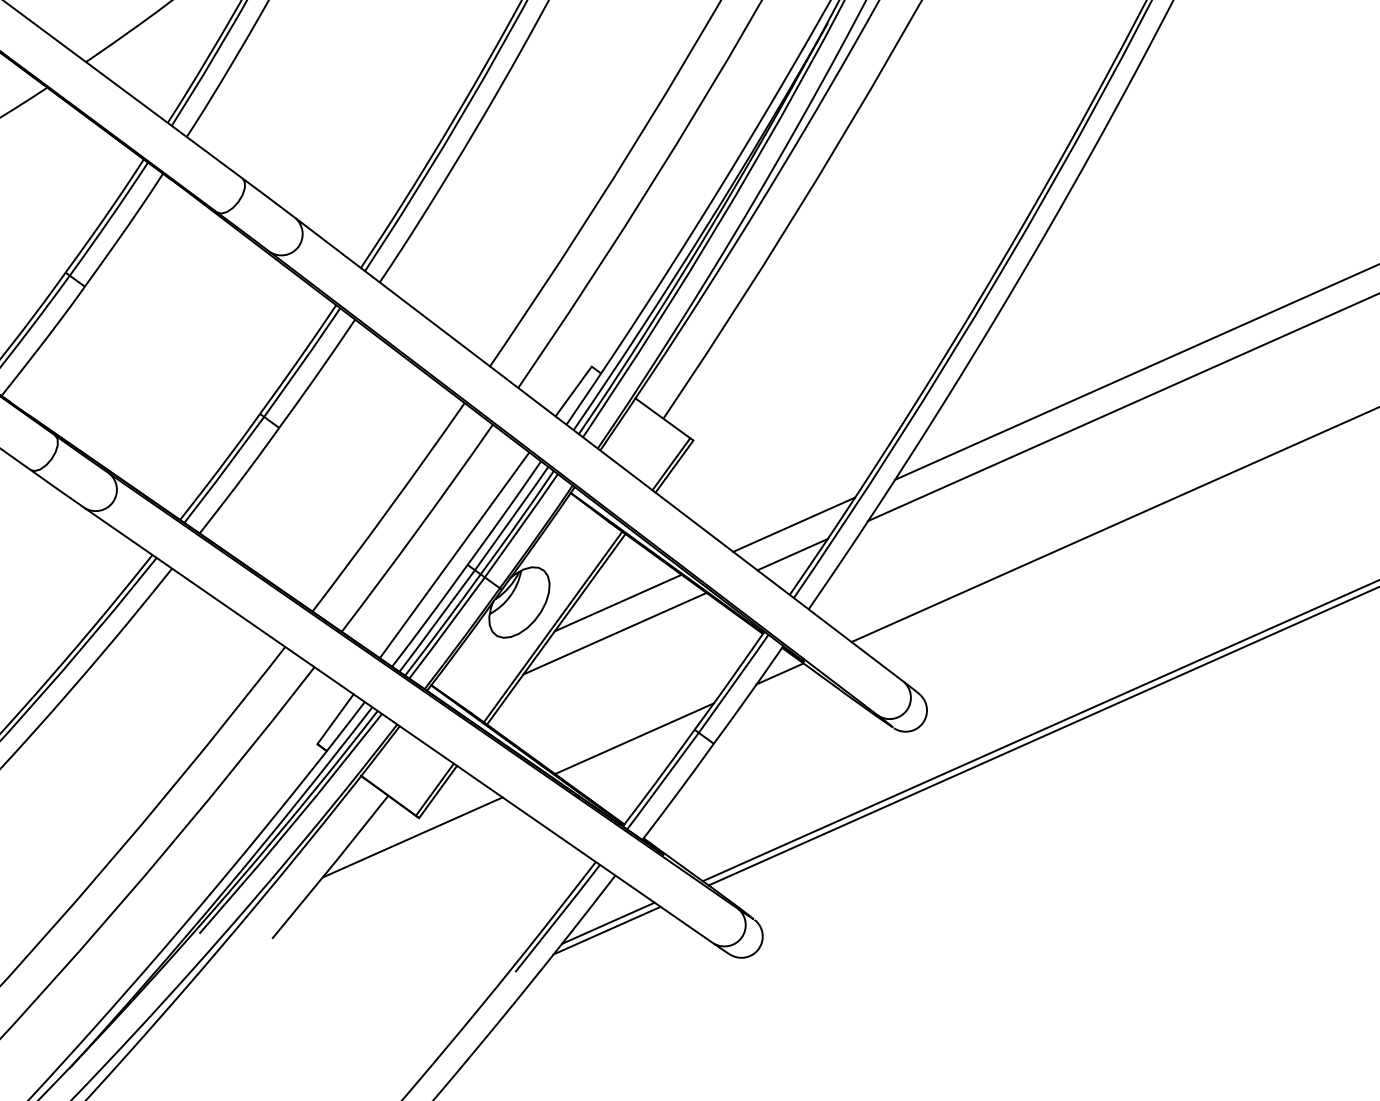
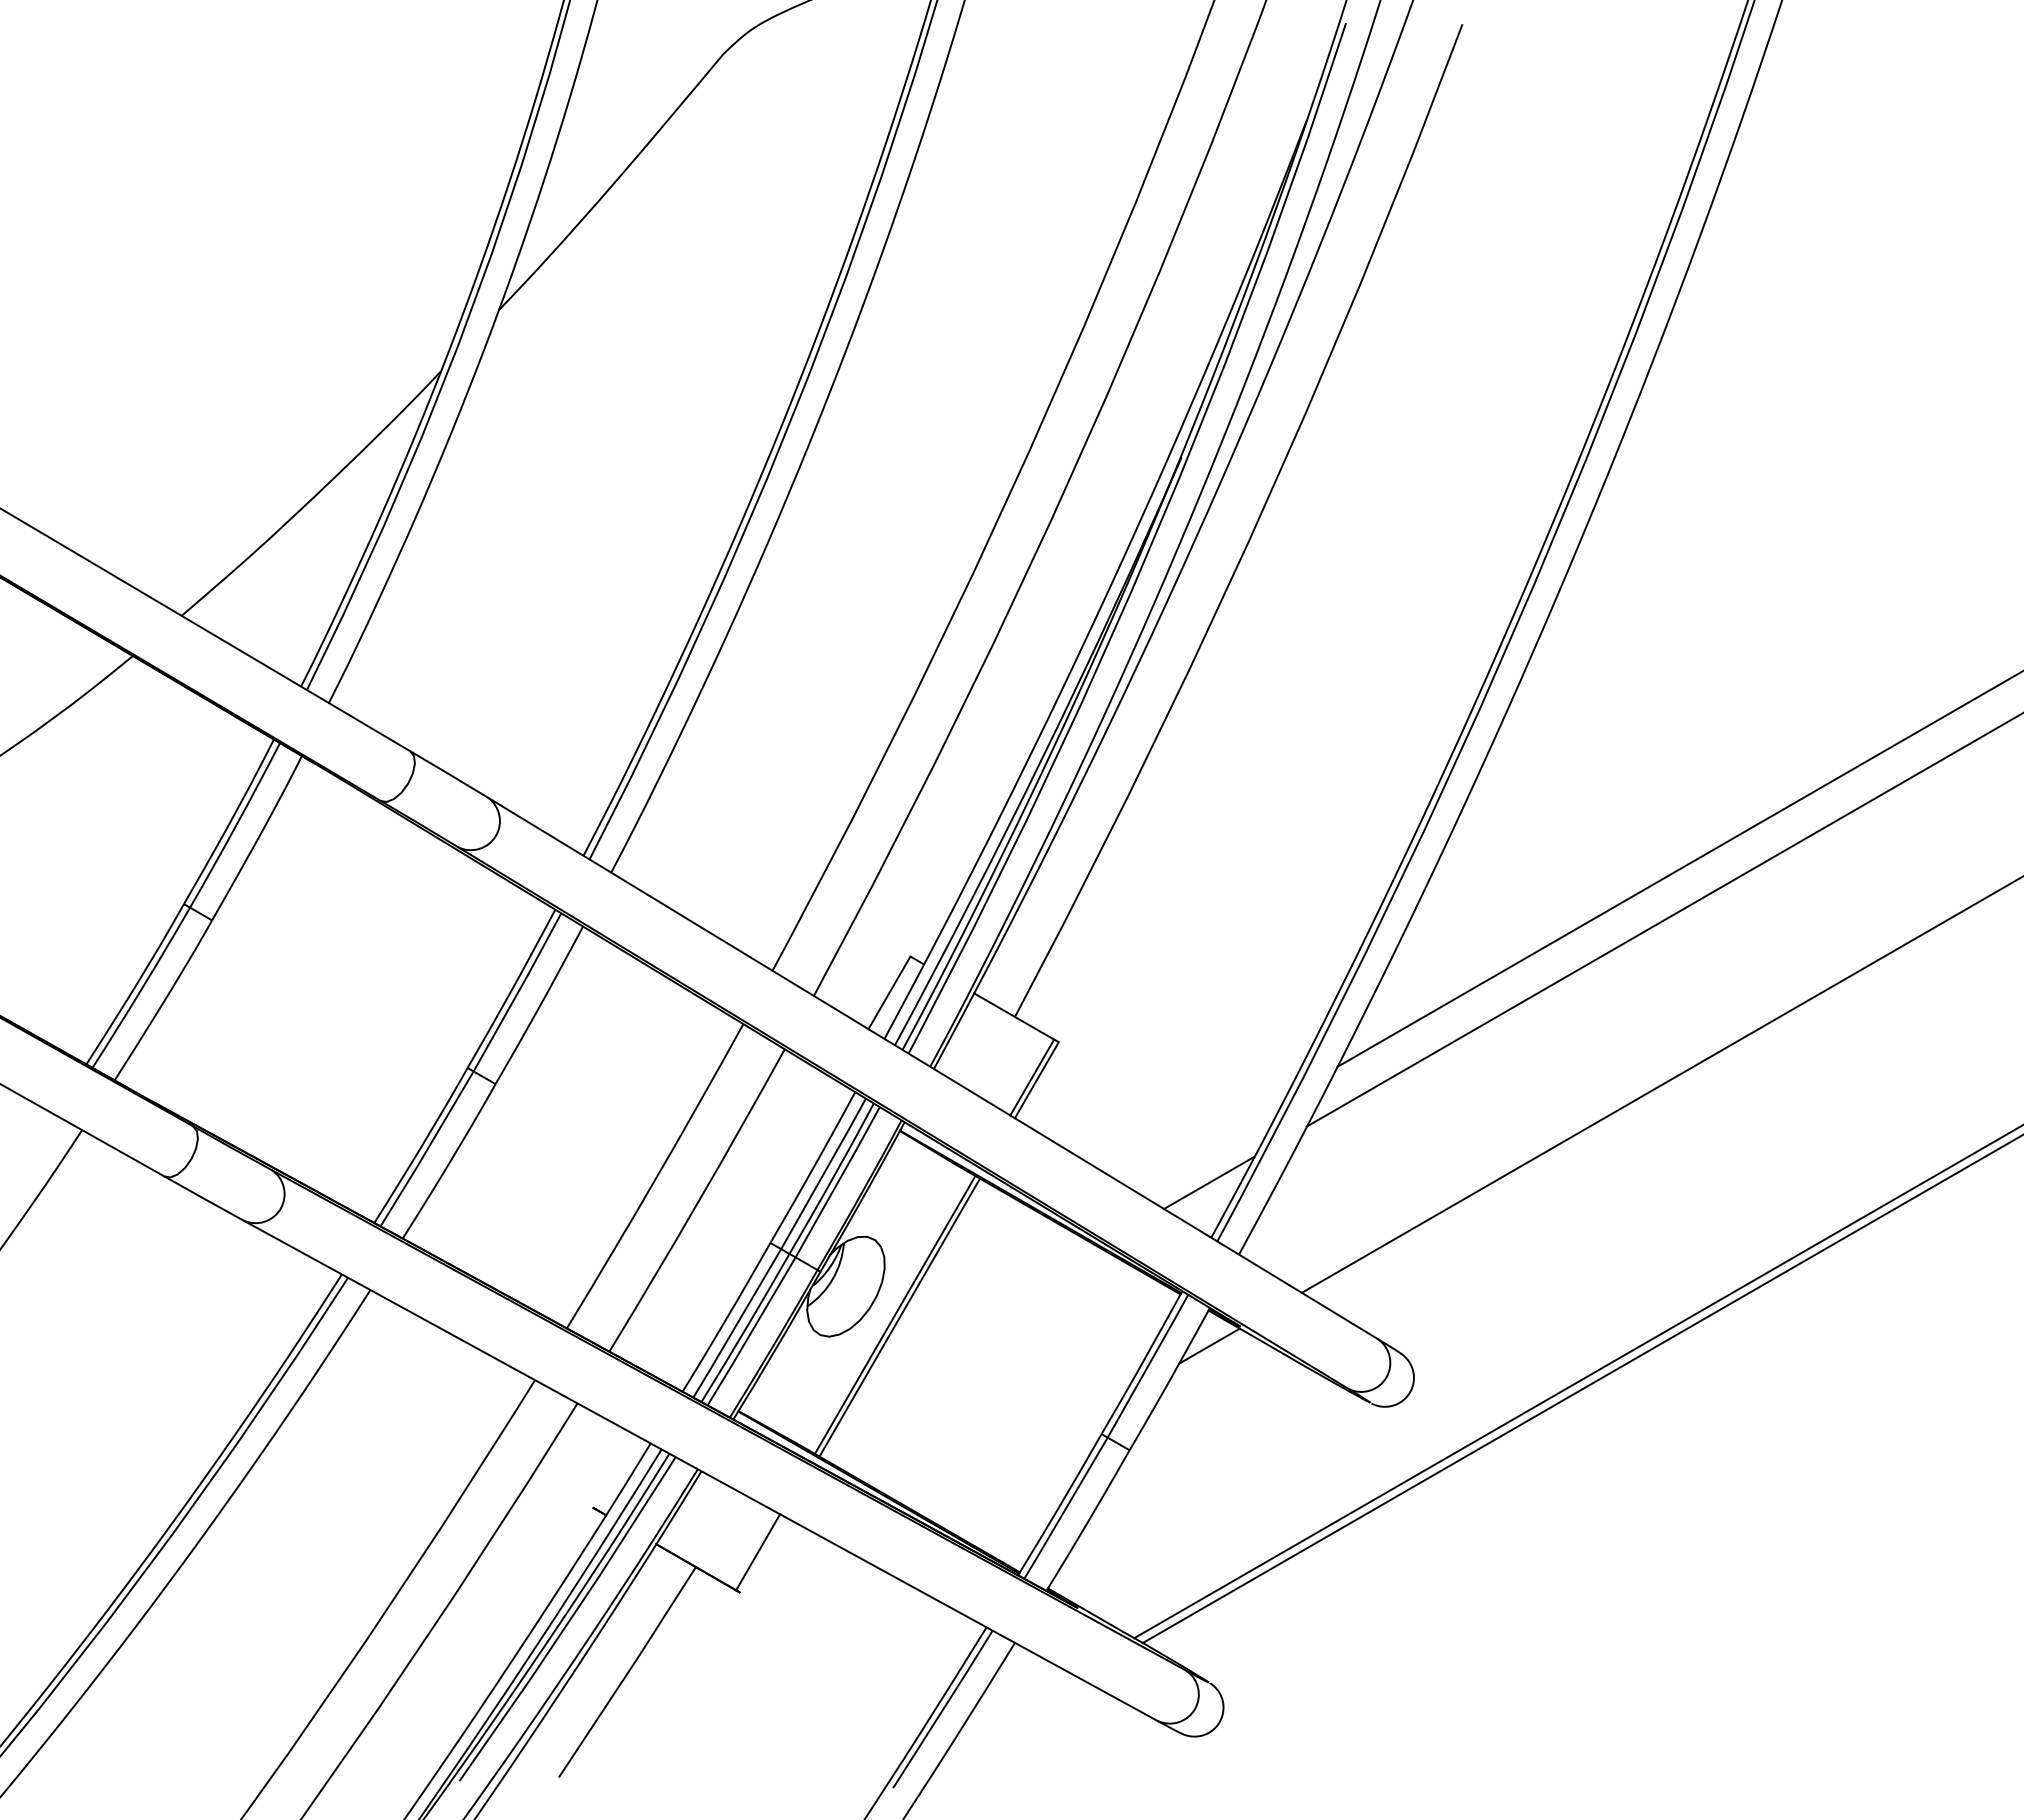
line: (793, 524) -> (1206, 1141), removed
line: (454, 555) -> (751, 1231), removed
line: (617, 602) -> (979, 1272), removed
line: (614, 633) -> (979, 1314), removed
line: (335, 718) -> (613, 1470), removed
line: (633, 738) -> (1020, 1454), removed
line: (437, 791) -> (762, 1554), removed
line: (412, 837) -> (734, 1620), removed
line: (608, 923) -> (1012, 1708), removed
line: (607, 930) -> (1011, 1718), removed

